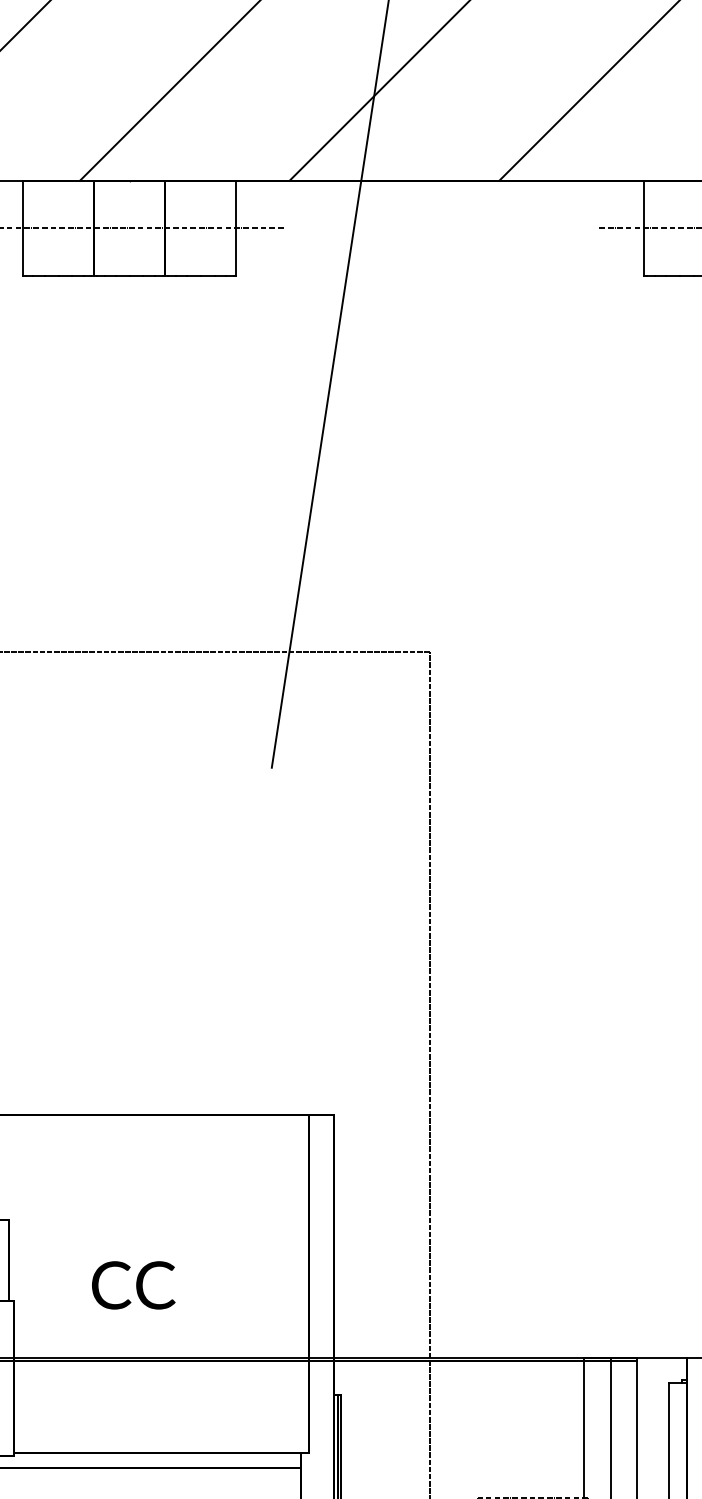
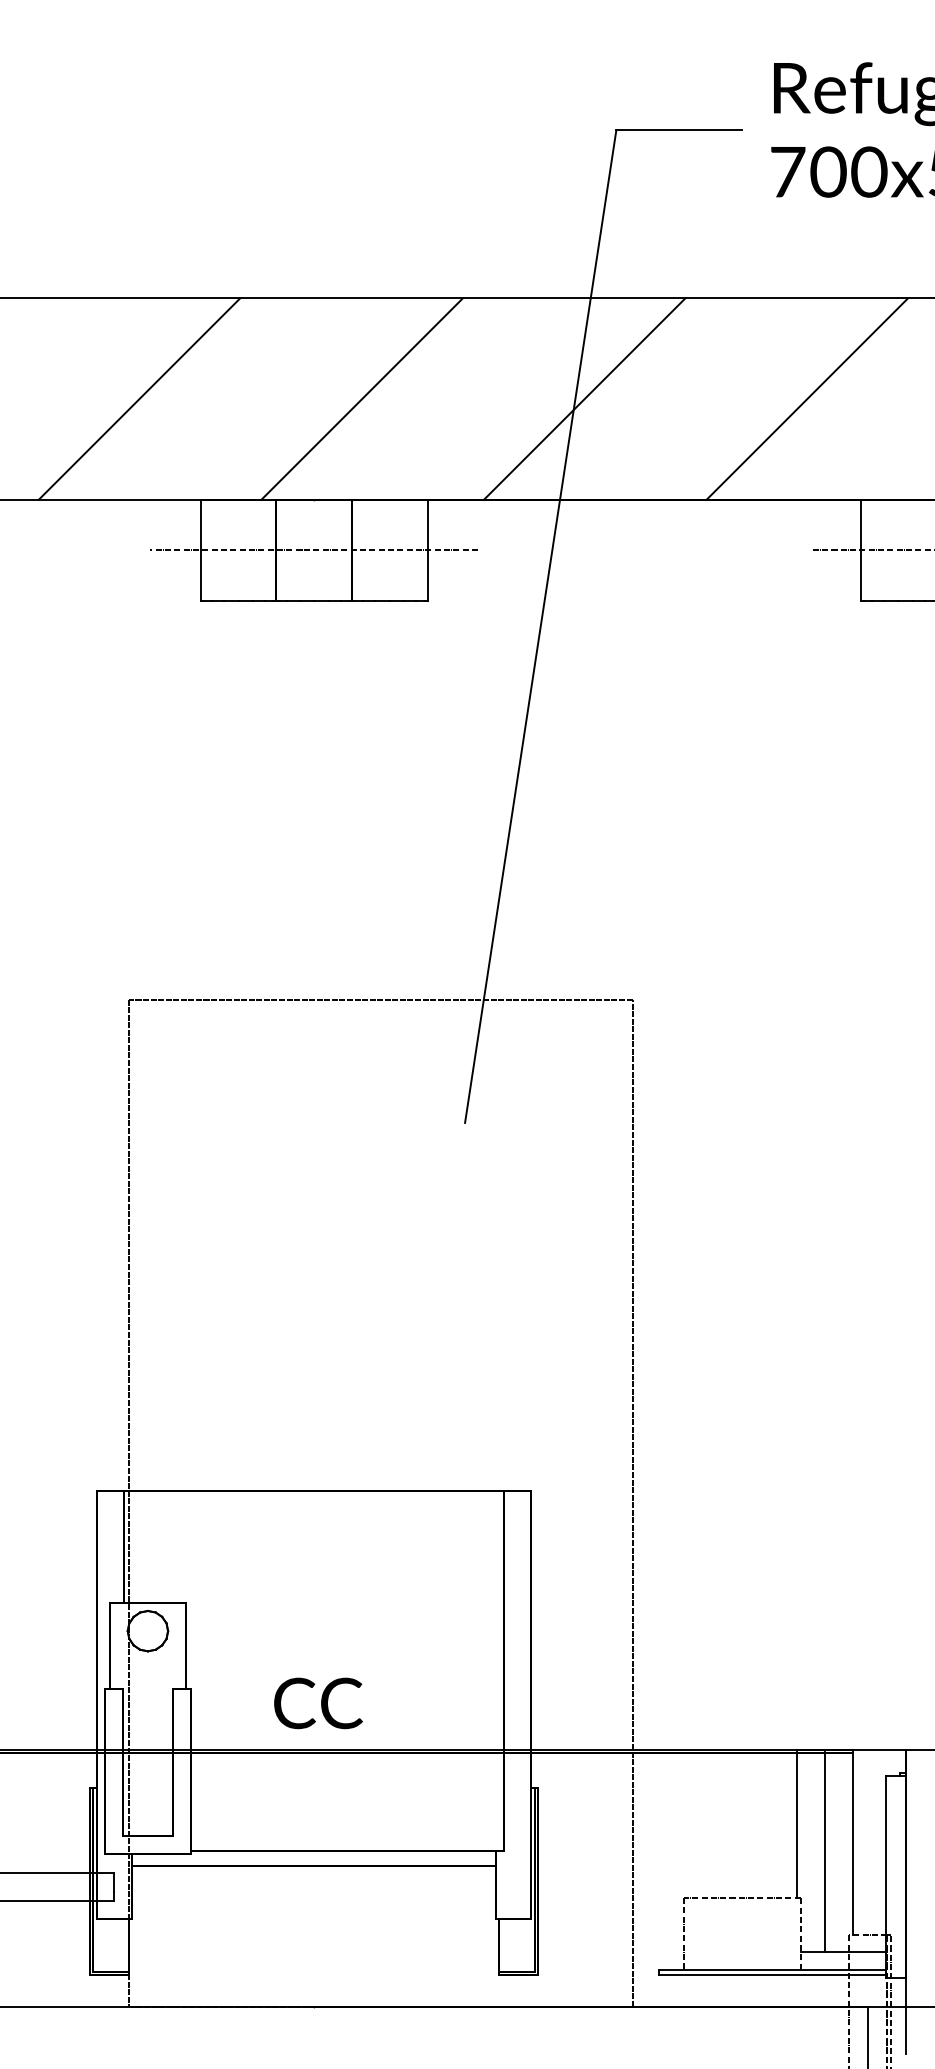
text: (133, 1285) -> (318, 1703), moved

